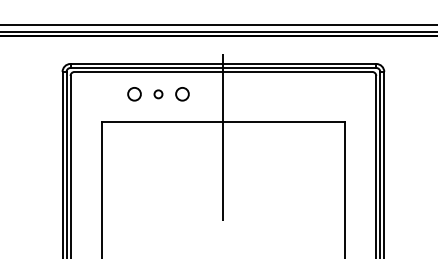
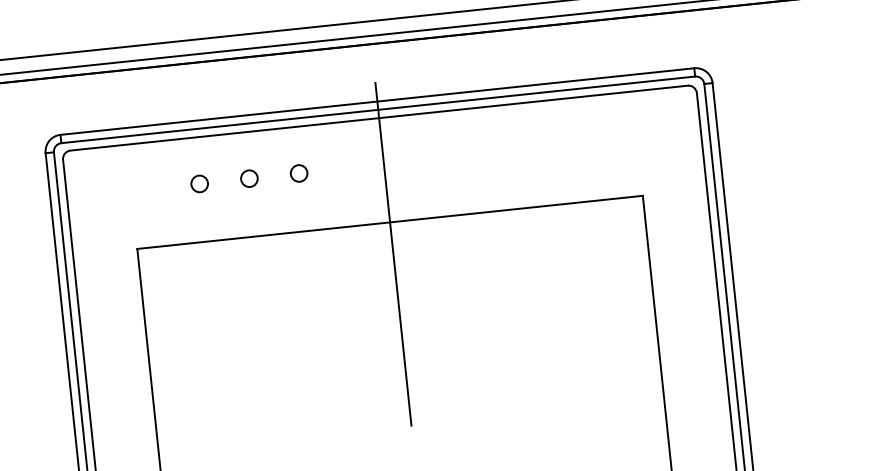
circle: (134, 94) -> (199, 184), size x0.62
circle: (182, 94) -> (299, 173), size x0.62

